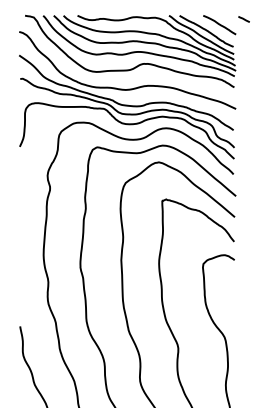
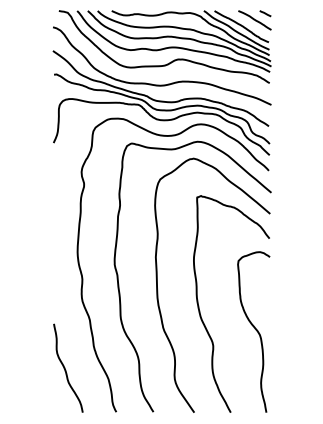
line: (244, 19) -> (265, 13), moved

